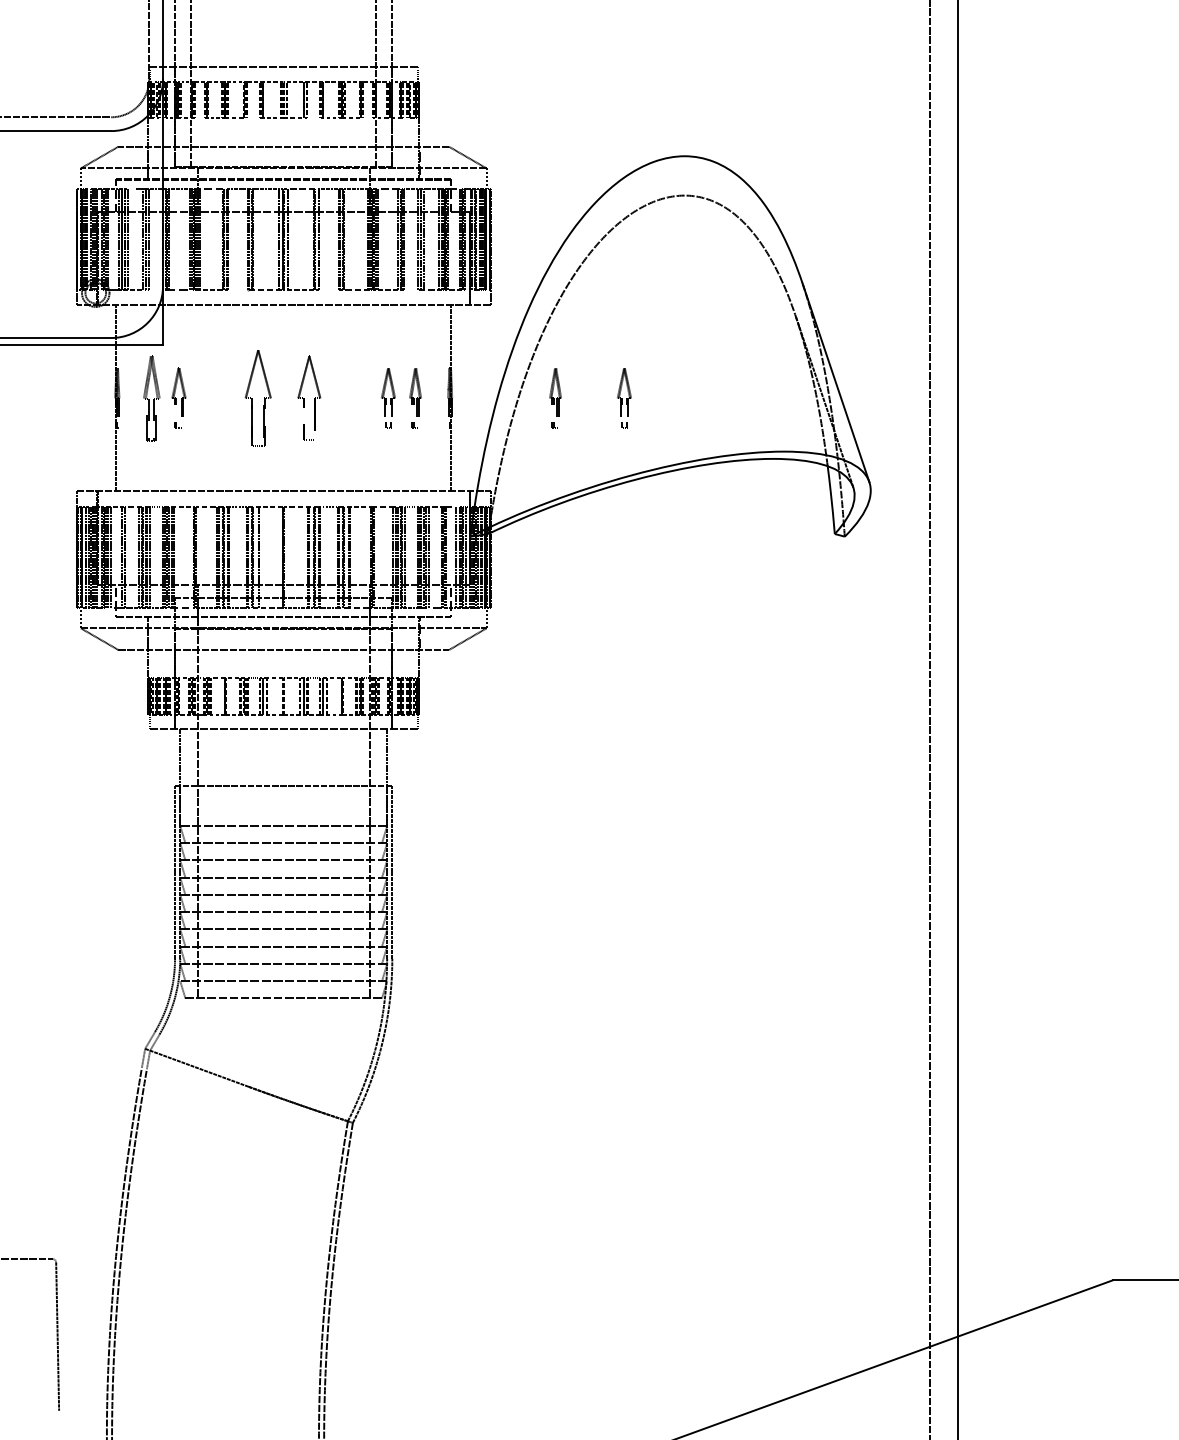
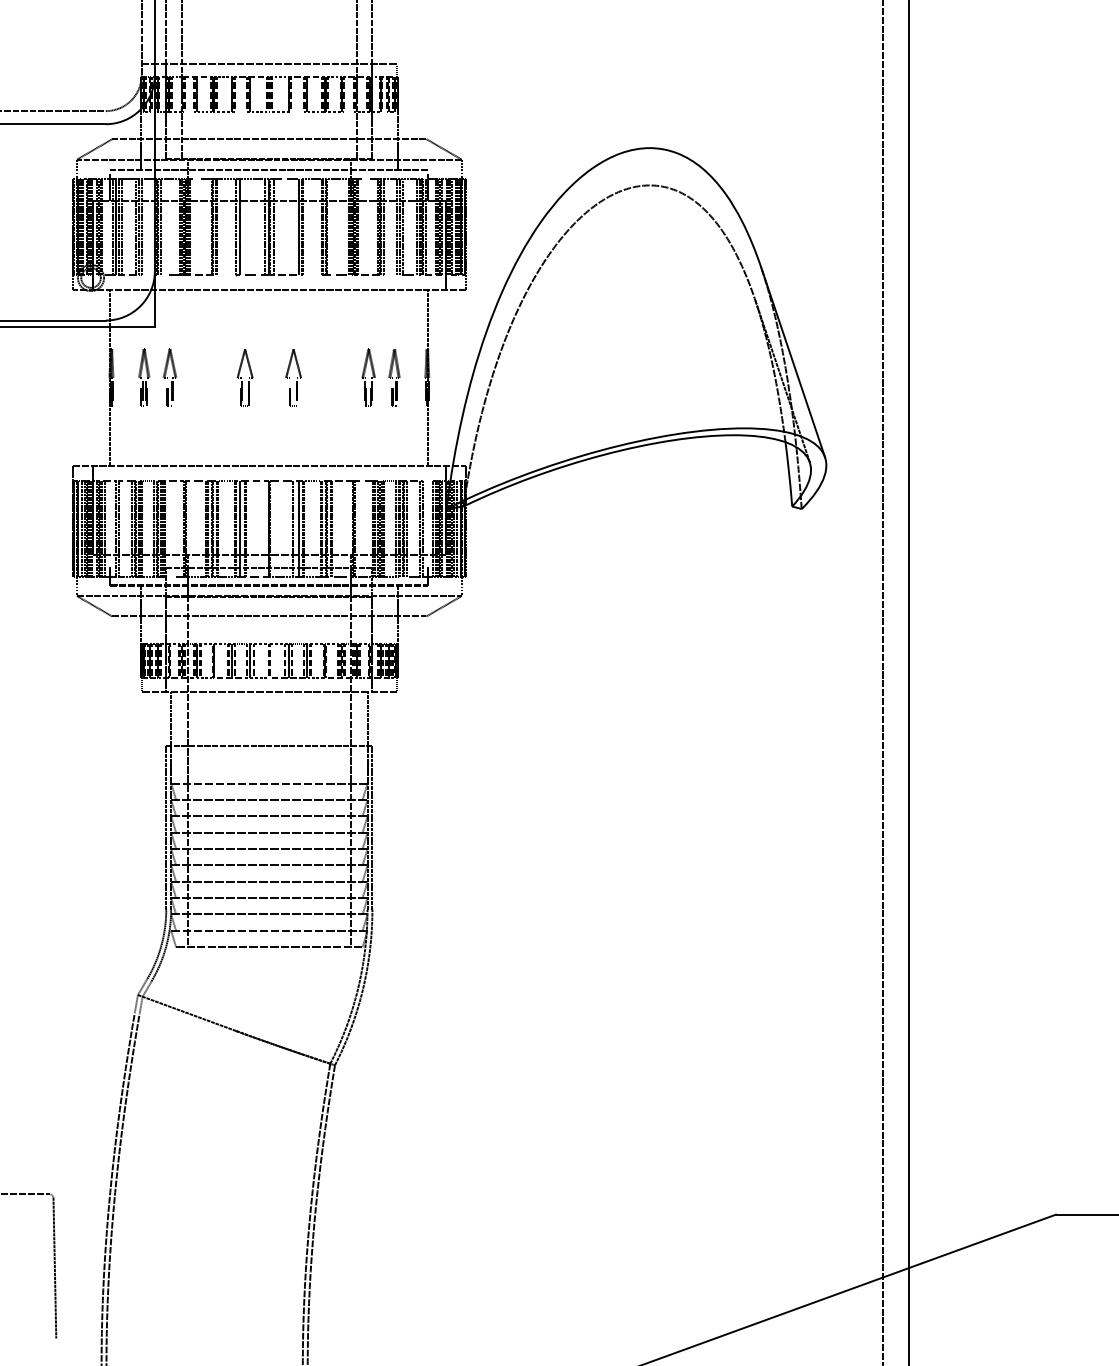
part: (151, 397) -> (143, 377), size x0.71
part: (257, 398) -> (244, 377), size x0.62
part: (308, 398) -> (292, 377), size x0.71
part: (555, 398) -> (527, 377), removed
part: (624, 398) -> (592, 377), removed

